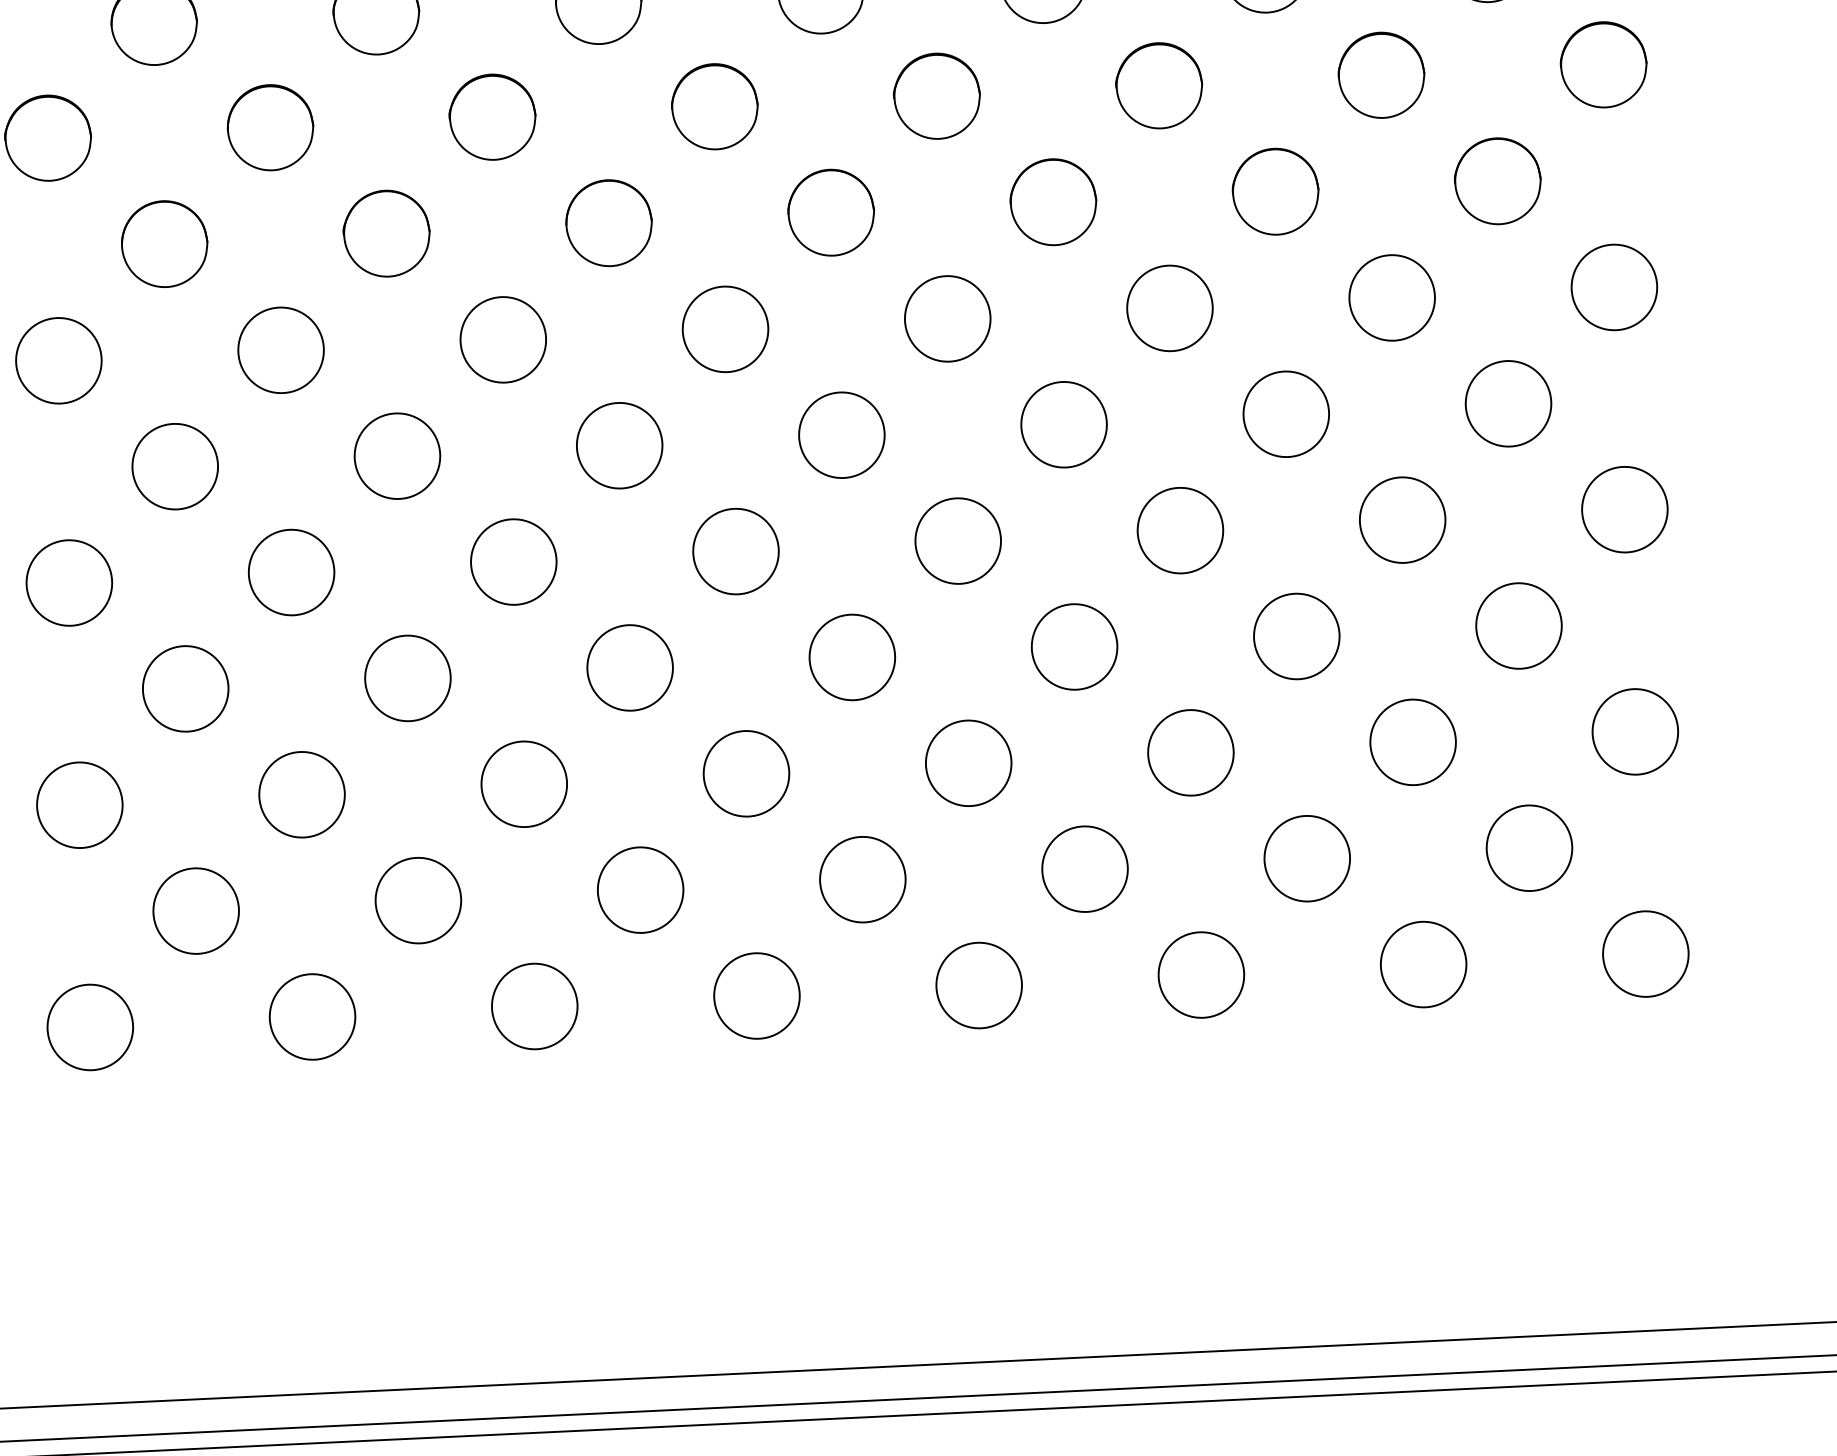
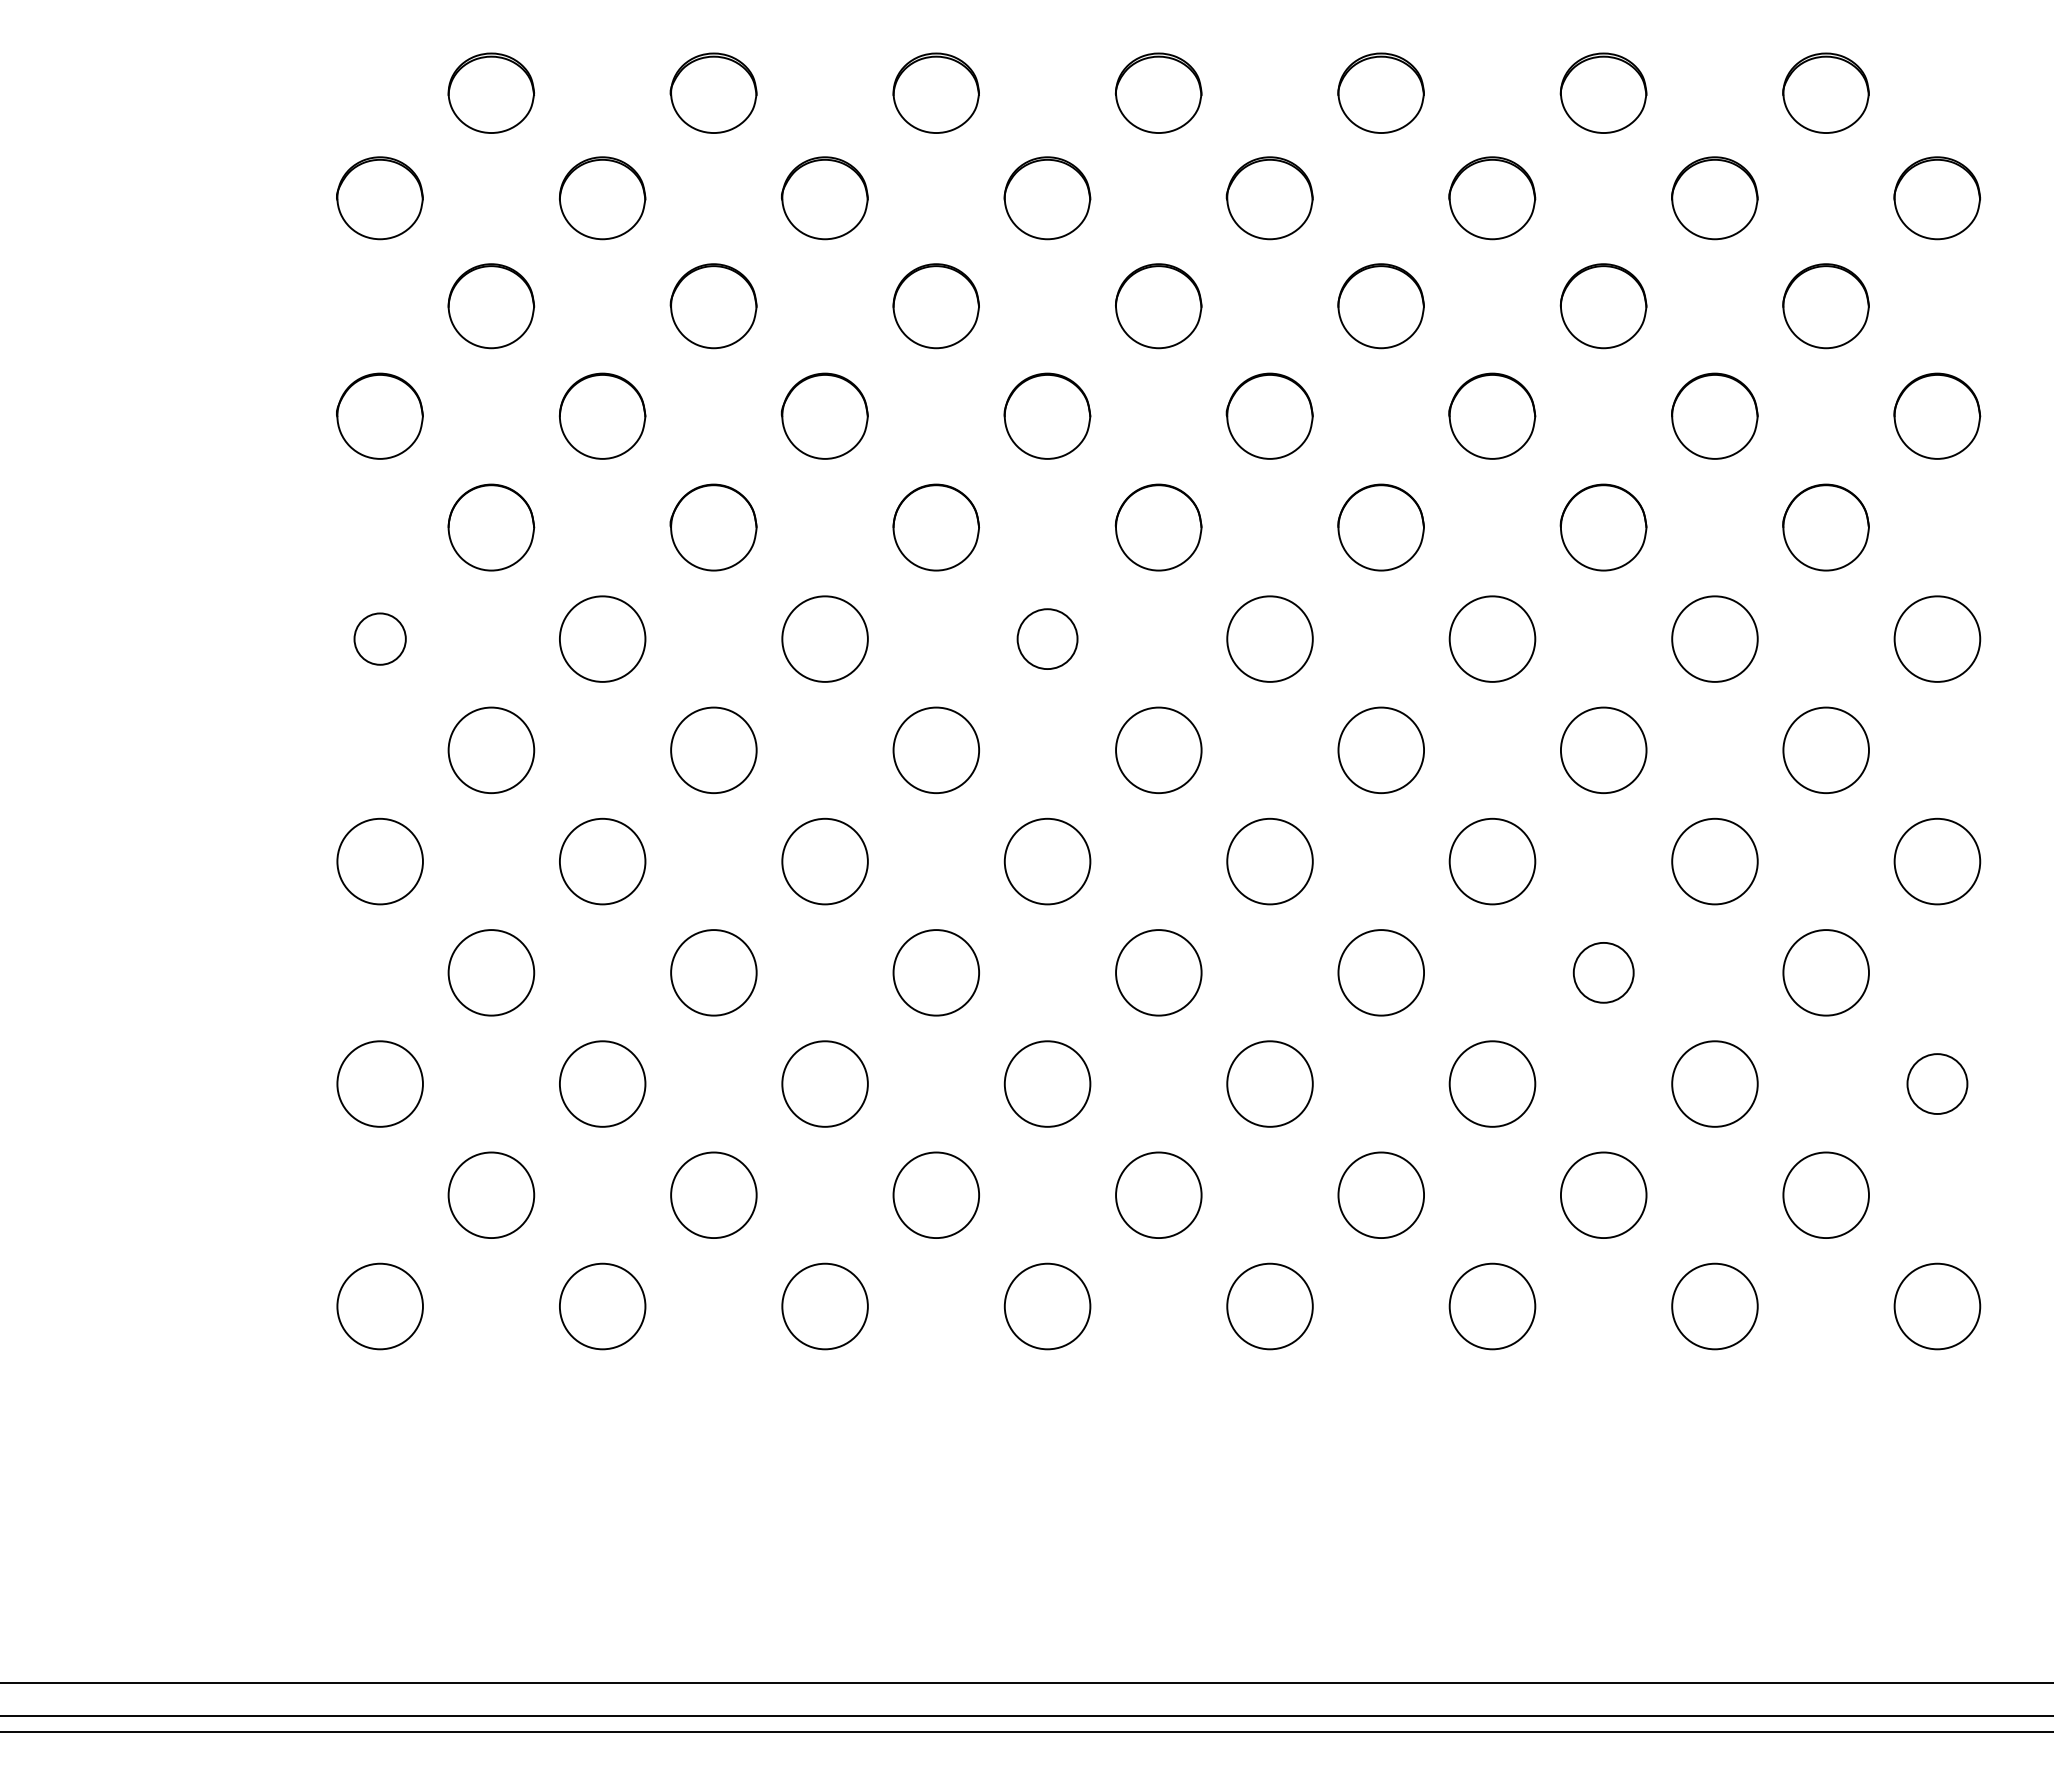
circle: (725, 328) -> (1047, 638), size x0.7
circle: (58, 360) -> (379, 638), size x0.6
circle: (1296, 636) -> (1603, 972), size x0.7
circle: (1635, 731) -> (1937, 1083), size x0.7

